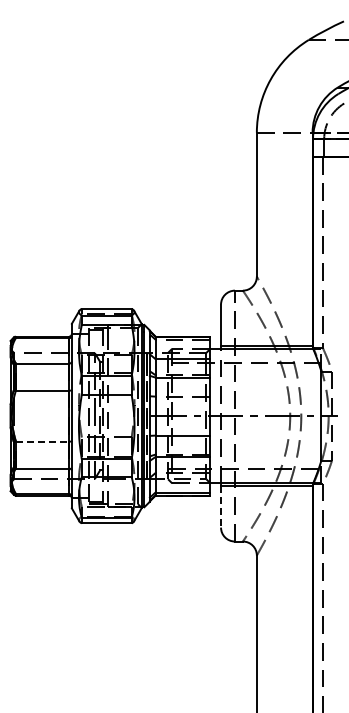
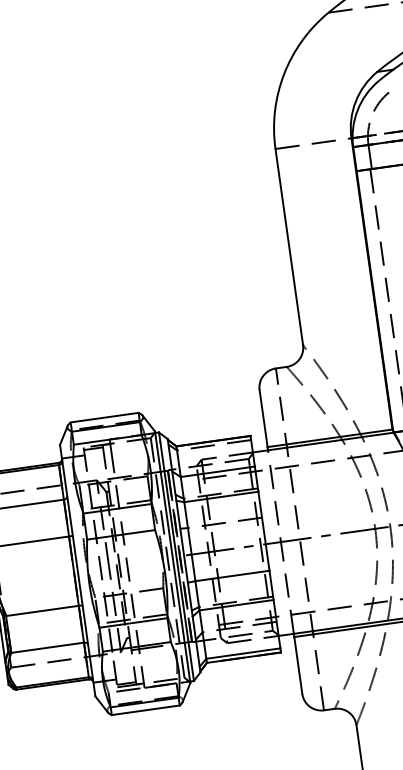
line: (42, 441) -> (42, 610), dashed -> solid
line: (221, 506) -> (298, 665), dashed -> solid

